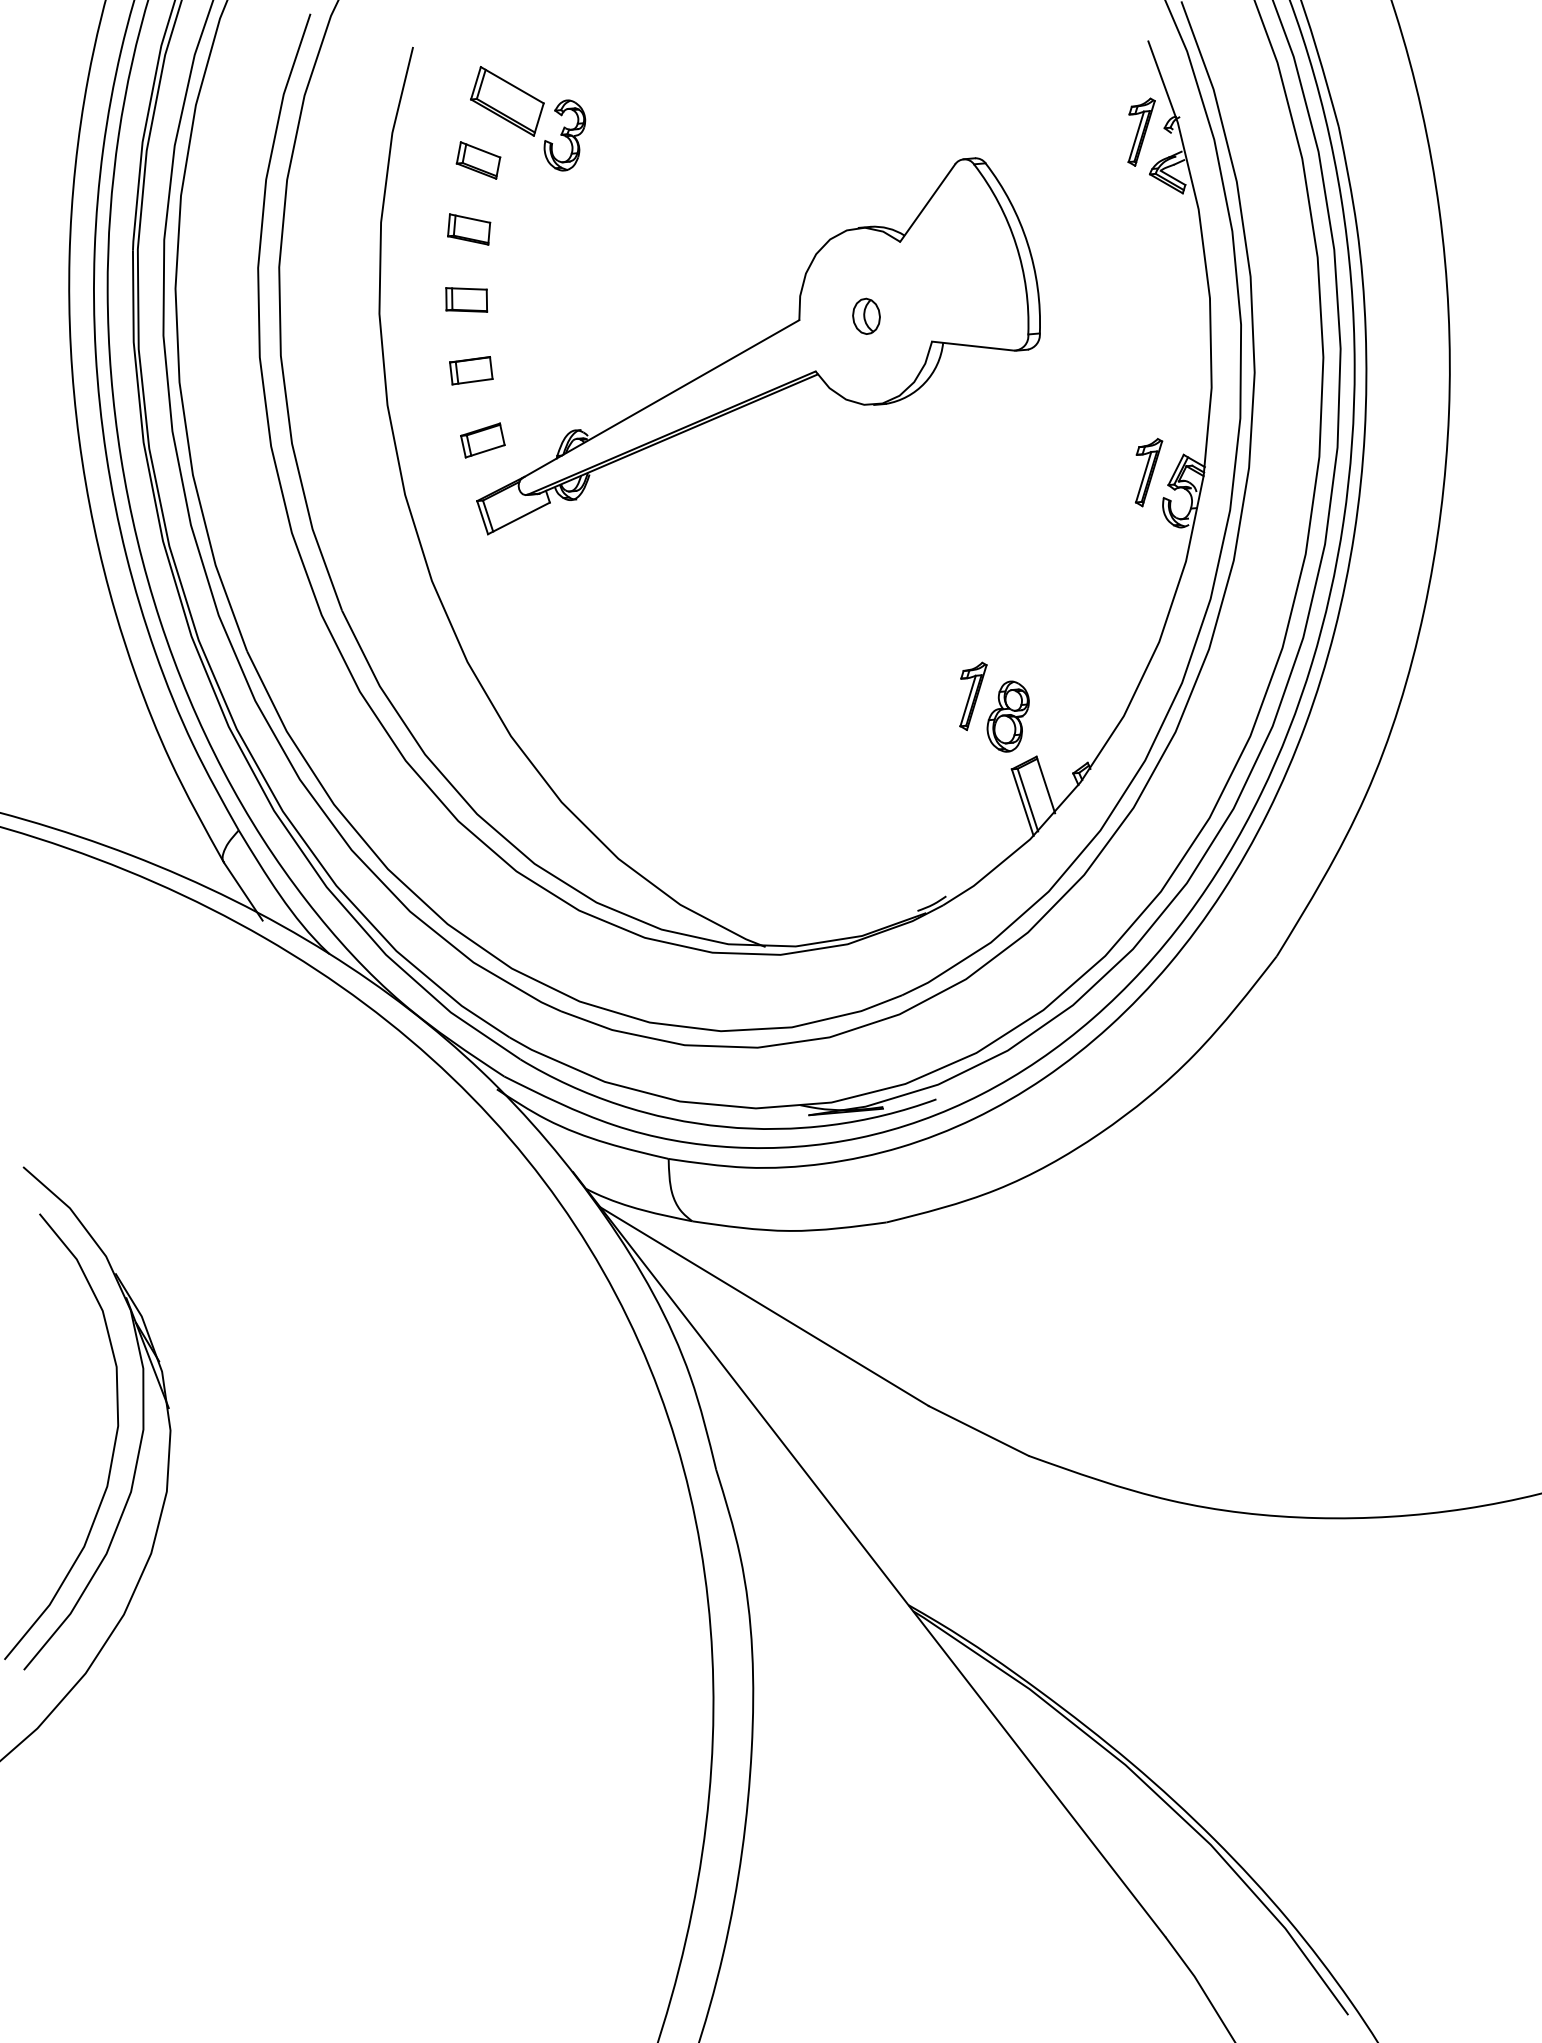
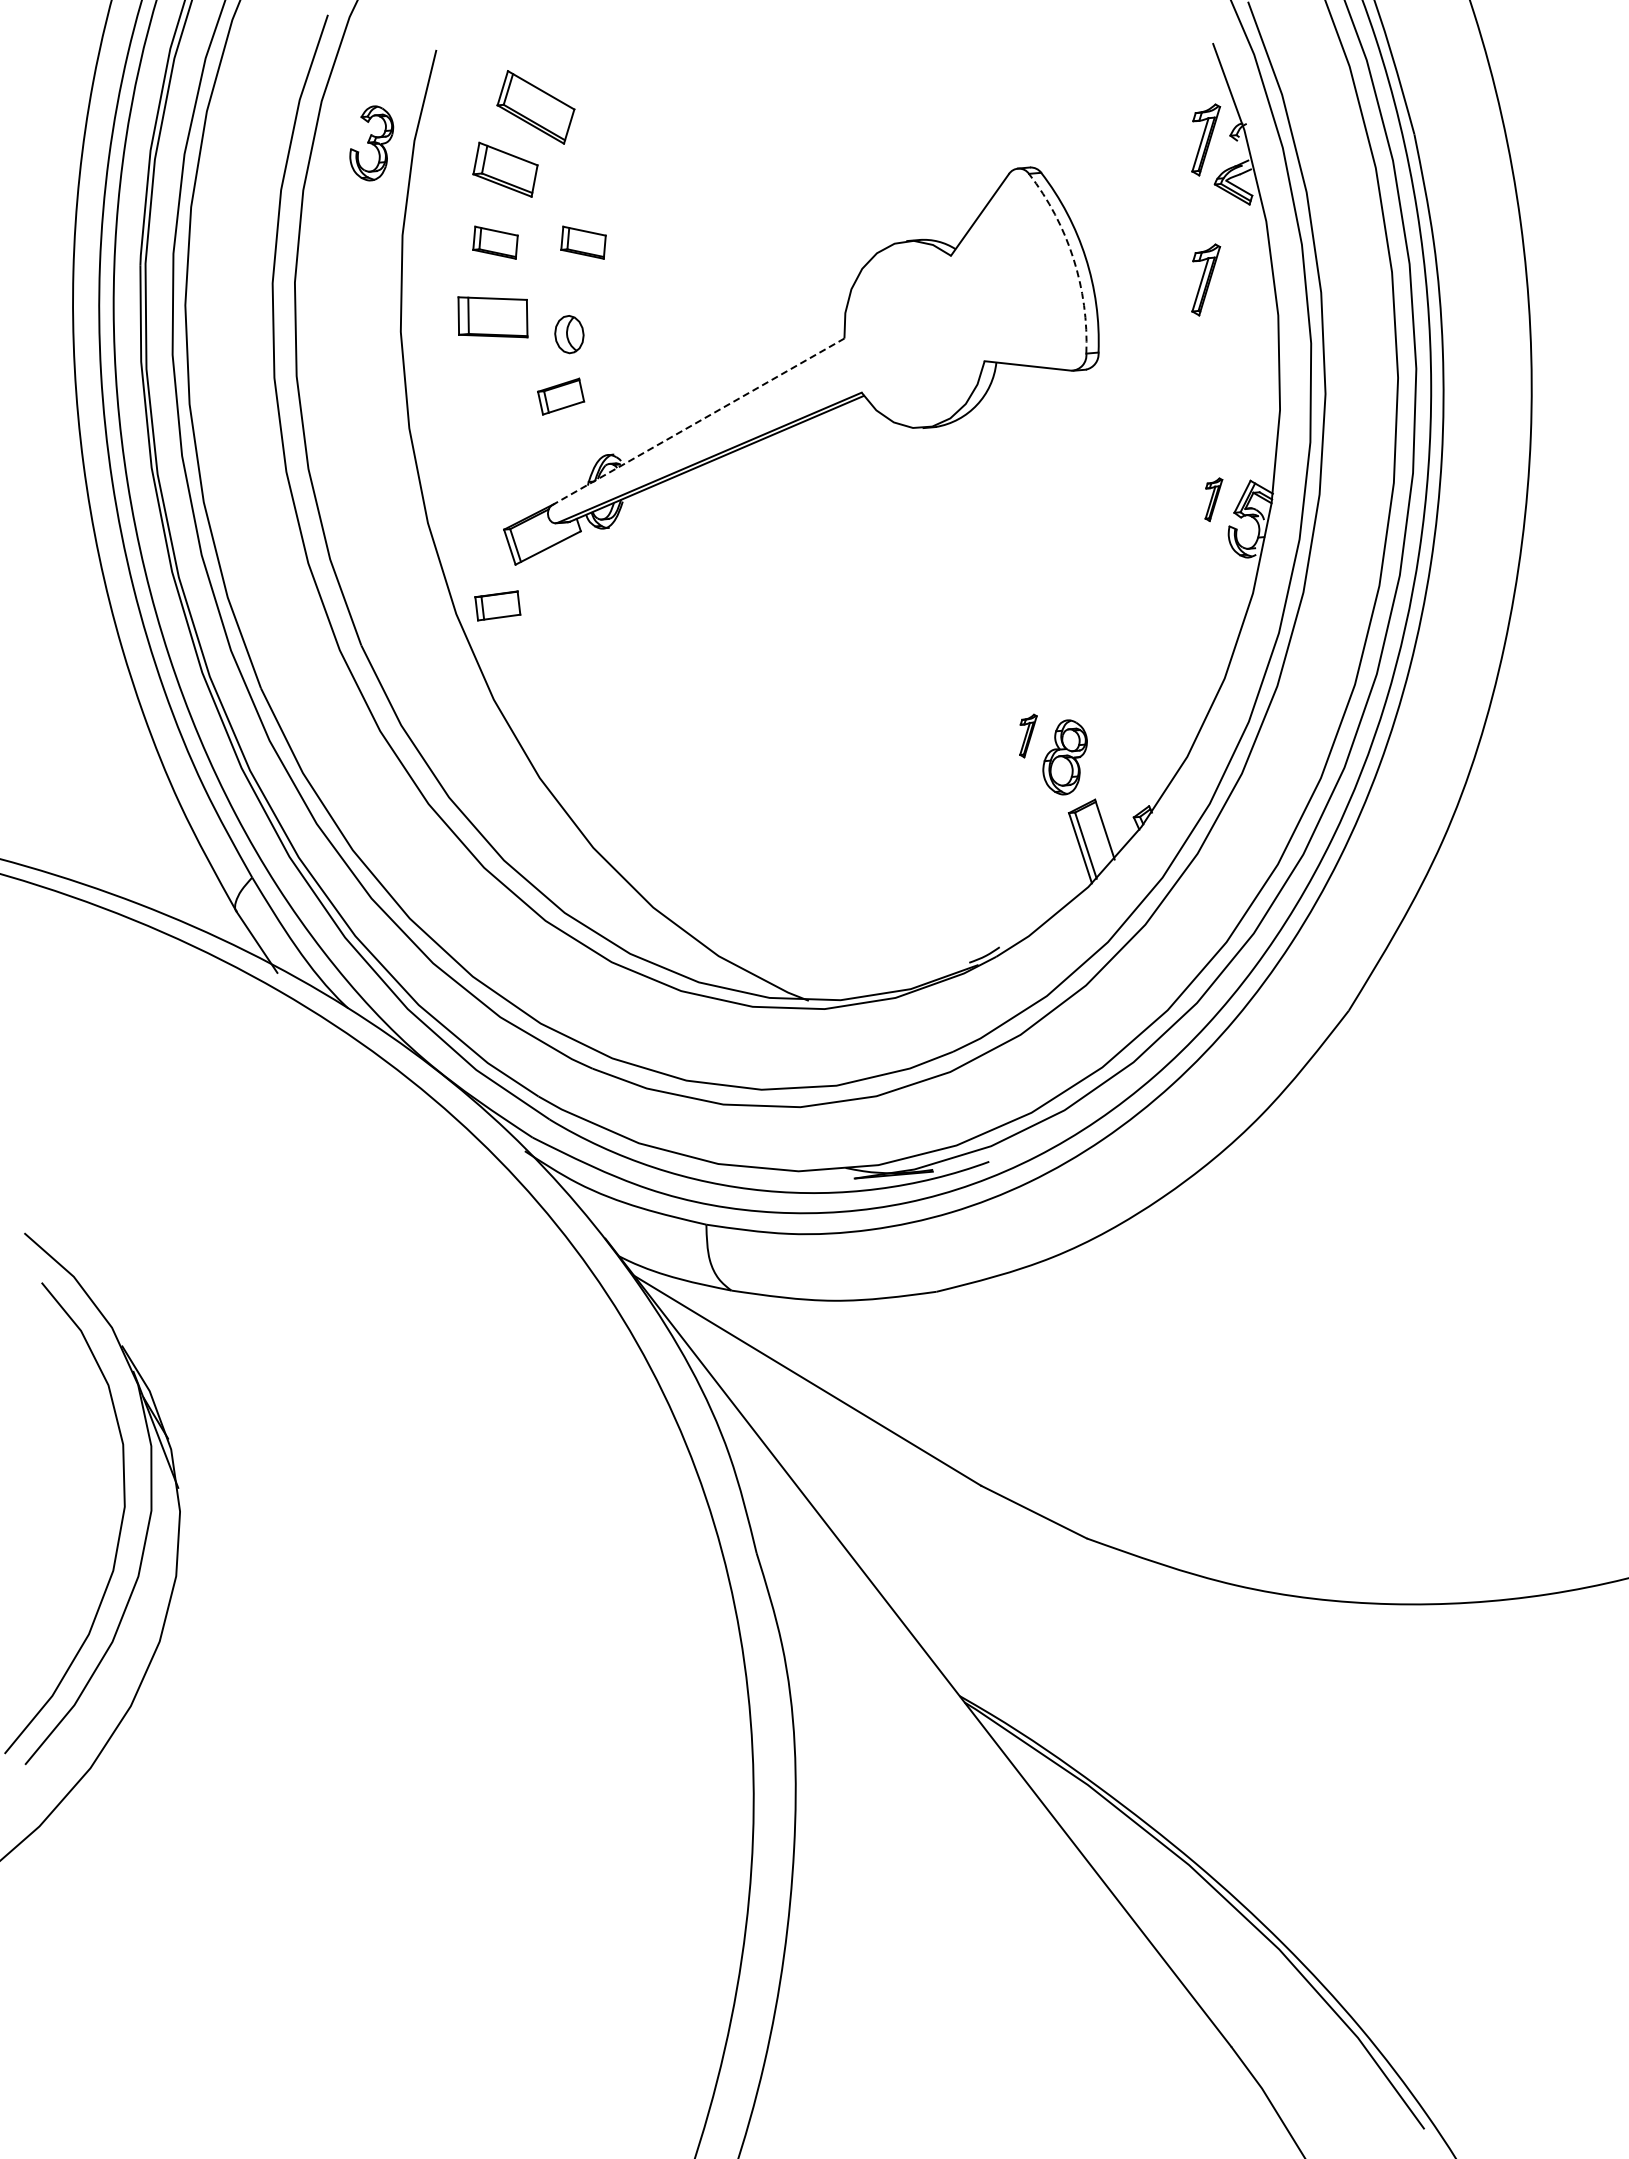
part: (564, 135) -> (371, 143), moved
part: (478, 160) -> (505, 169), size x1.4
part: (552, 229) -> (583, 242), added
arc: (1016, 244) -> (1073, 258), solid -> dashed
part: (1142, 264) -> (1206, 279), added
part: (466, 299) -> (492, 316), size x1.6
part: (866, 316) -> (569, 334), moved
part: (470, 370) -> (497, 605), moved
line: (661, 398) -> (698, 421), solid -> dashed
part: (483, 440) -> (561, 396), moved
part: (1148, 472) -> (1213, 499), size x0.6
part: (973, 695) -> (1028, 735), size x0.6

